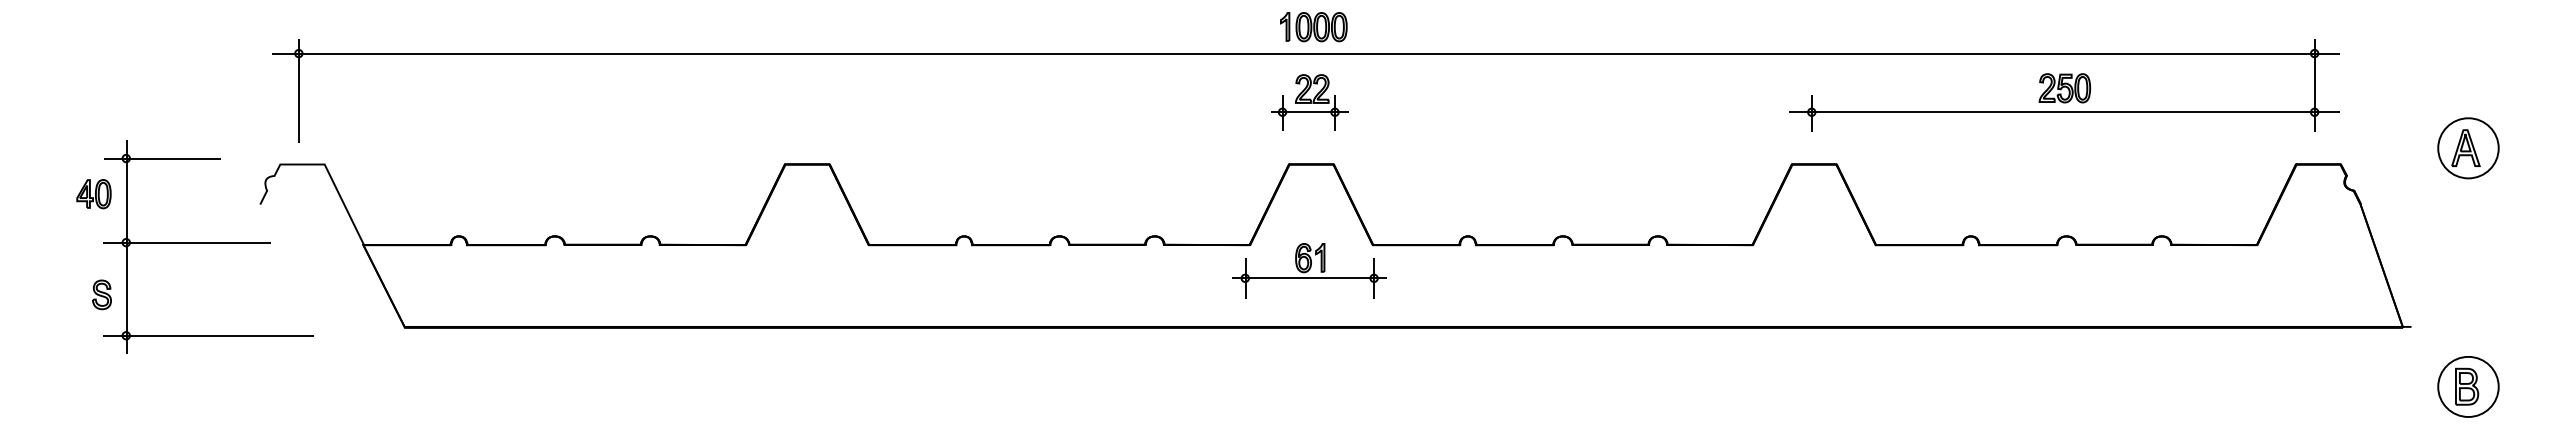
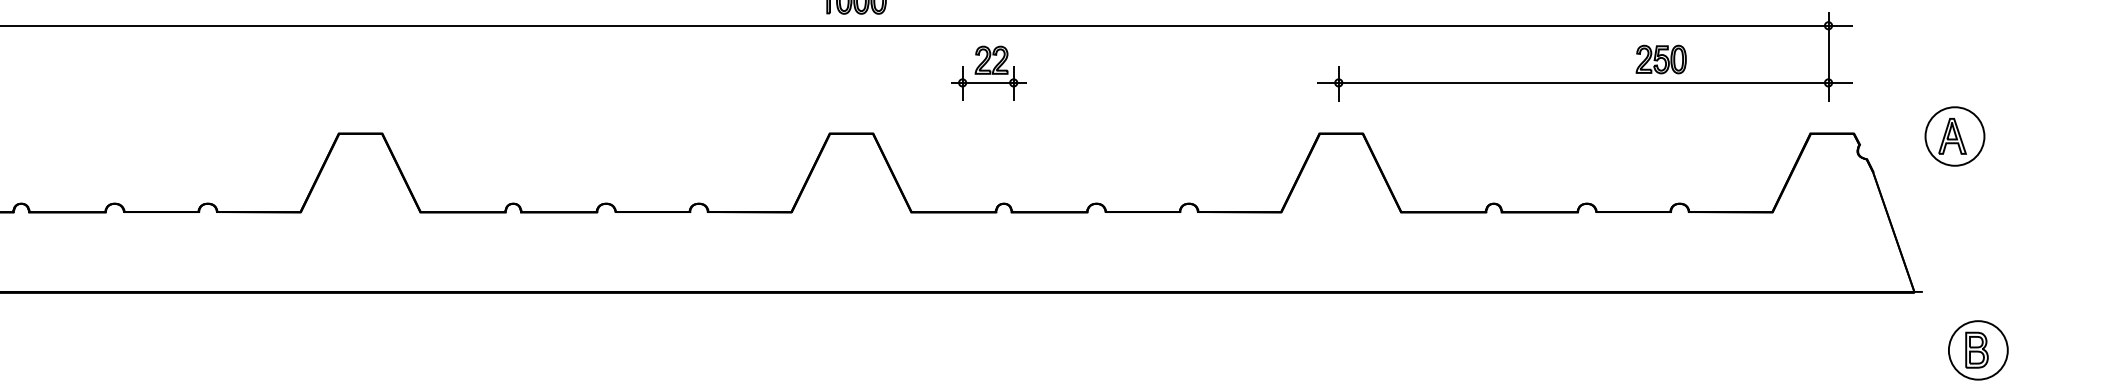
part: (2064, 88) -> (1660, 59), moved
part: (1309, 102) -> (988, 73), moved
part: (2468, 148) -> (1955, 136), moved
part: (1309, 270) -> (849, 237), removed

